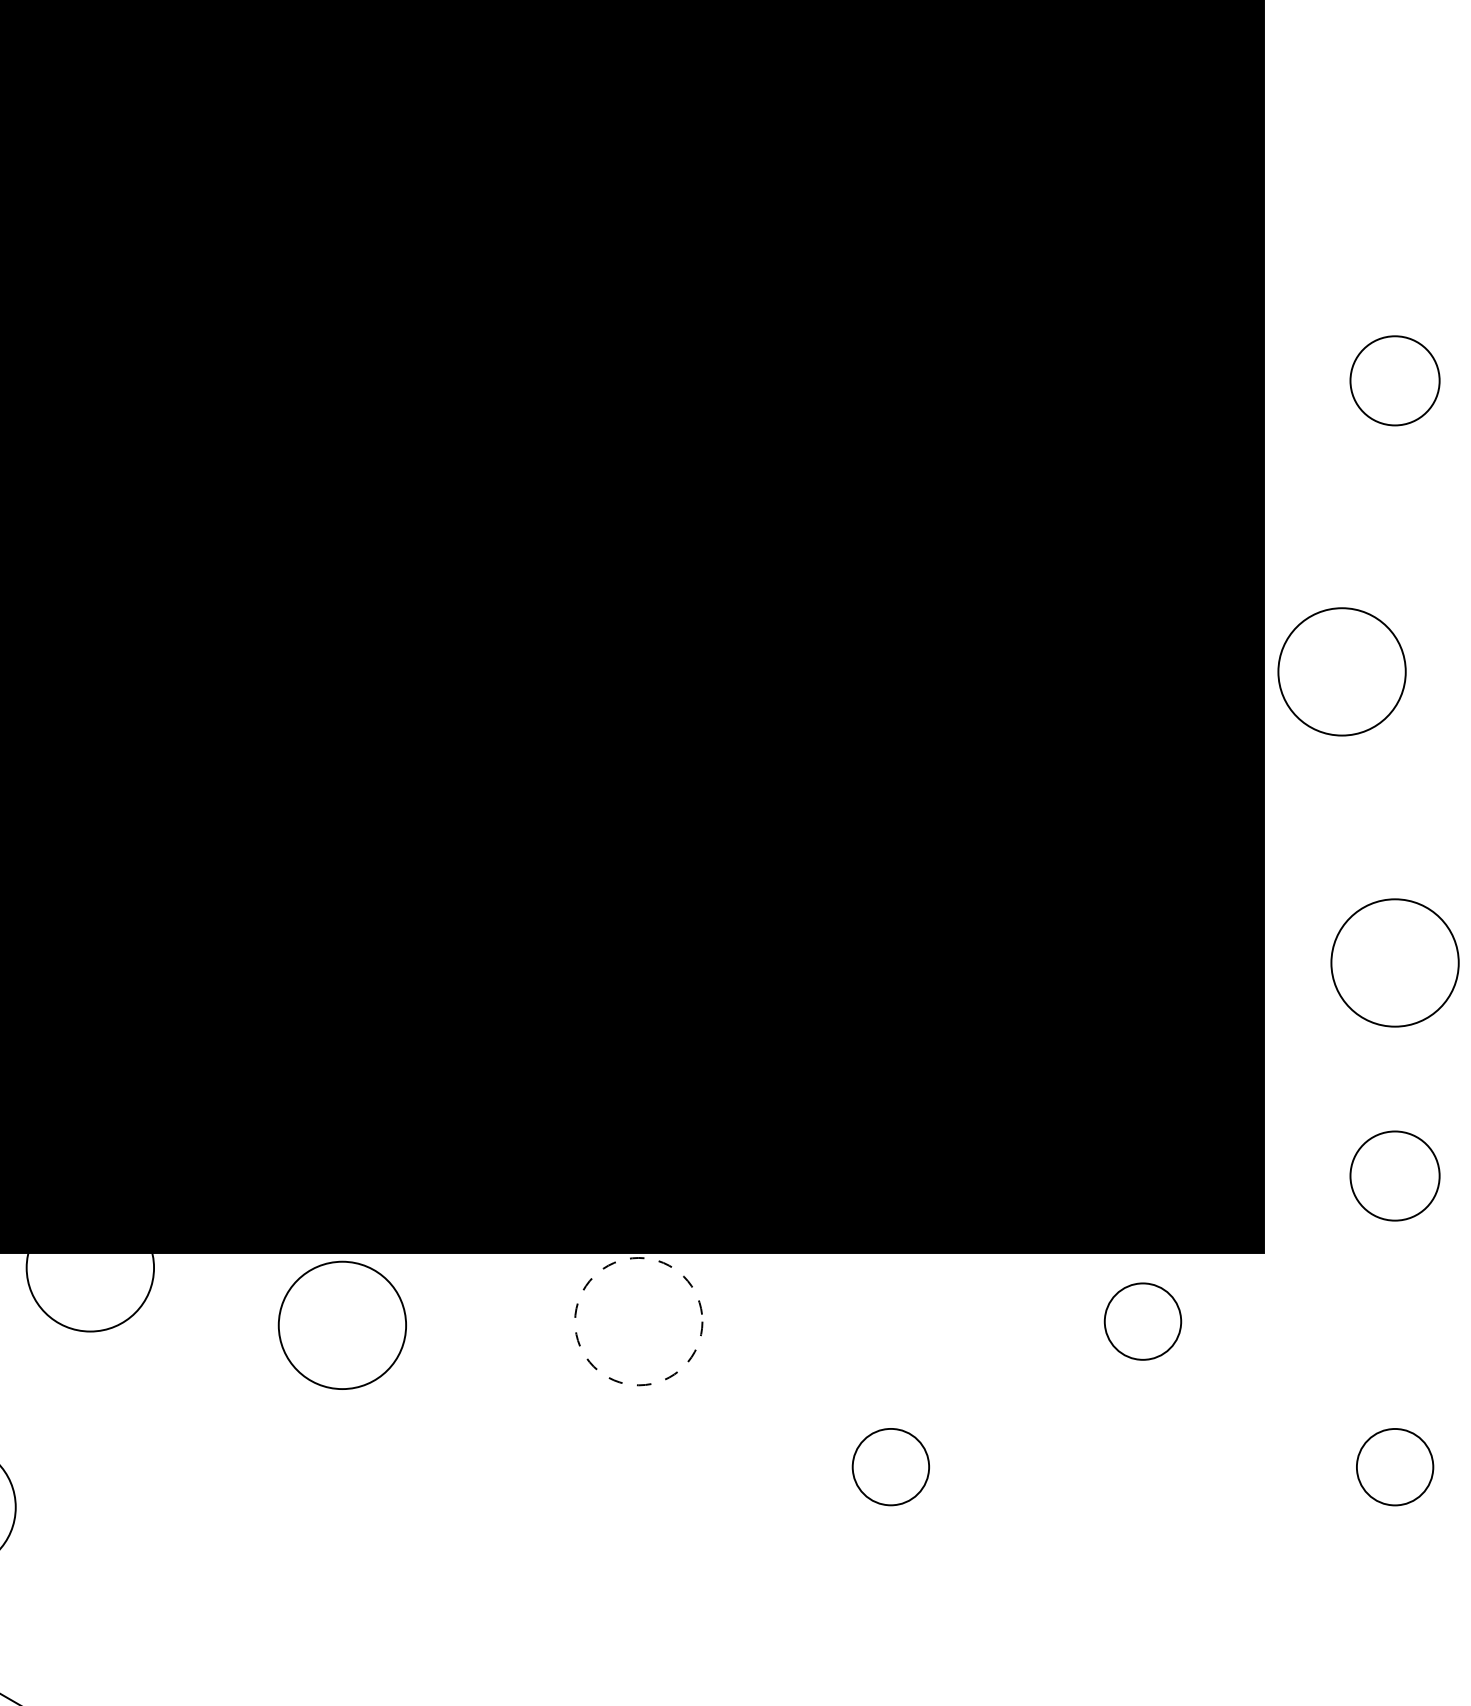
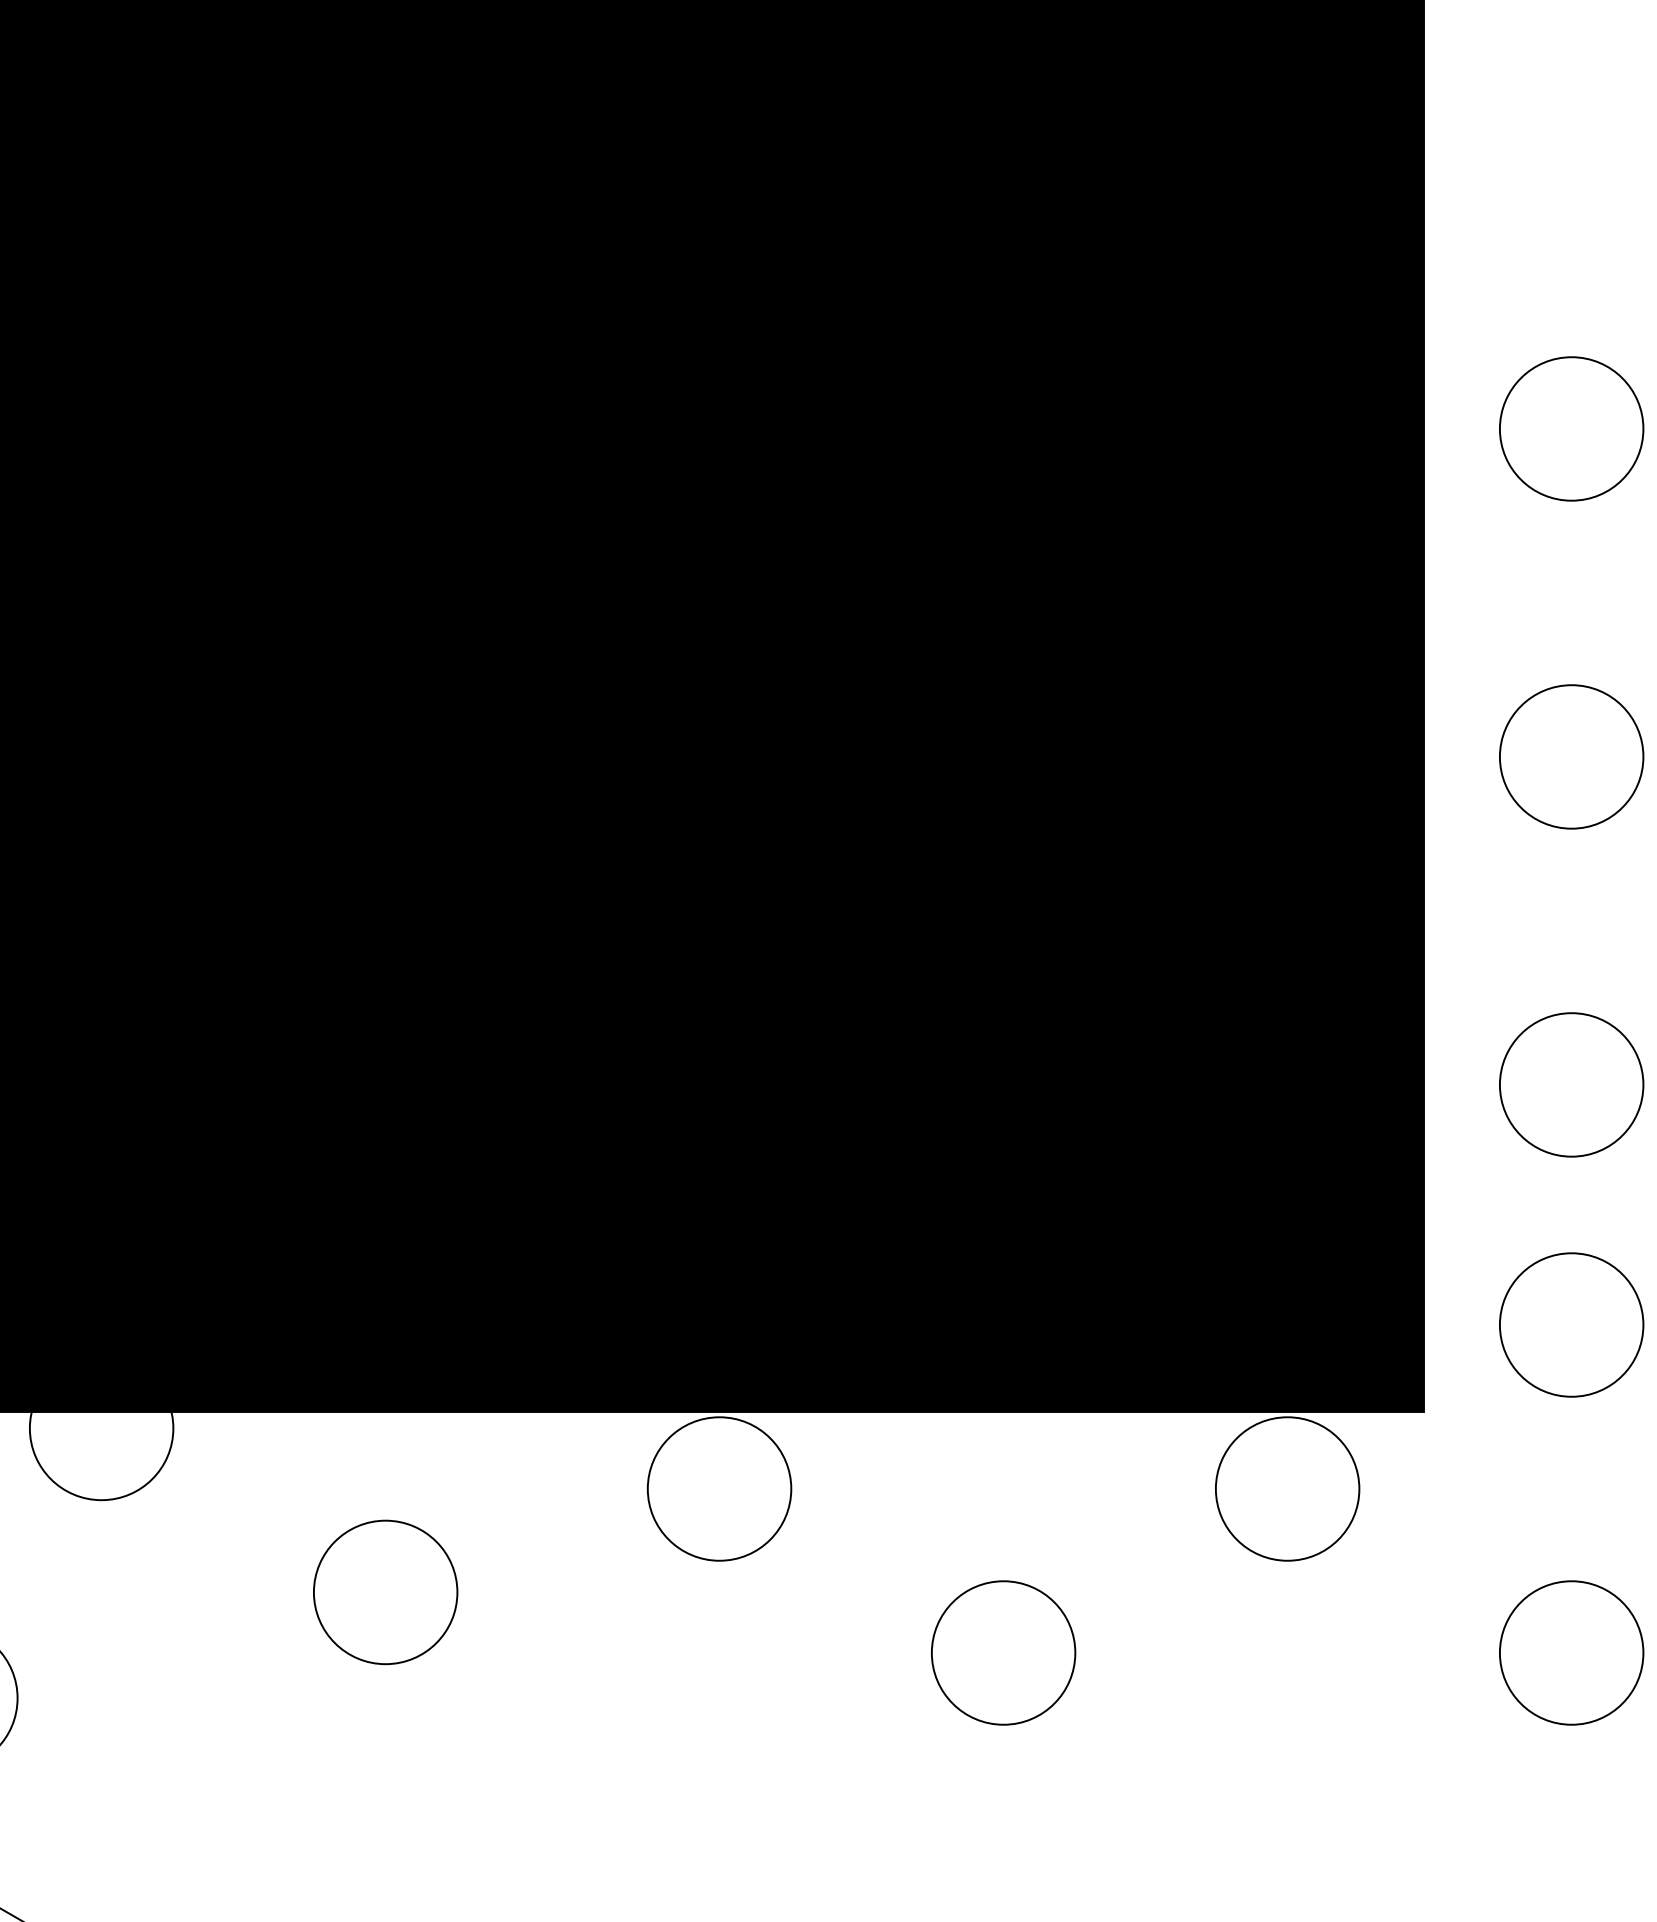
circle: (1394, 380) -> (1570, 428), size x1.43
circle: (1341, 671) -> (1570, 756), moved
circle: (1394, 1175) -> (1570, 1324), size x1.43
circle: (638, 1321) -> (719, 1488), dashed -> solid
circle: (1142, 1321) -> (1287, 1488), size x1.67
circle: (341, 1324) -> (384, 1591), moved
circle: (890, 1466) -> (1003, 1652), size x1.67
circle: (1394, 1466) -> (1570, 1652), size x1.67

